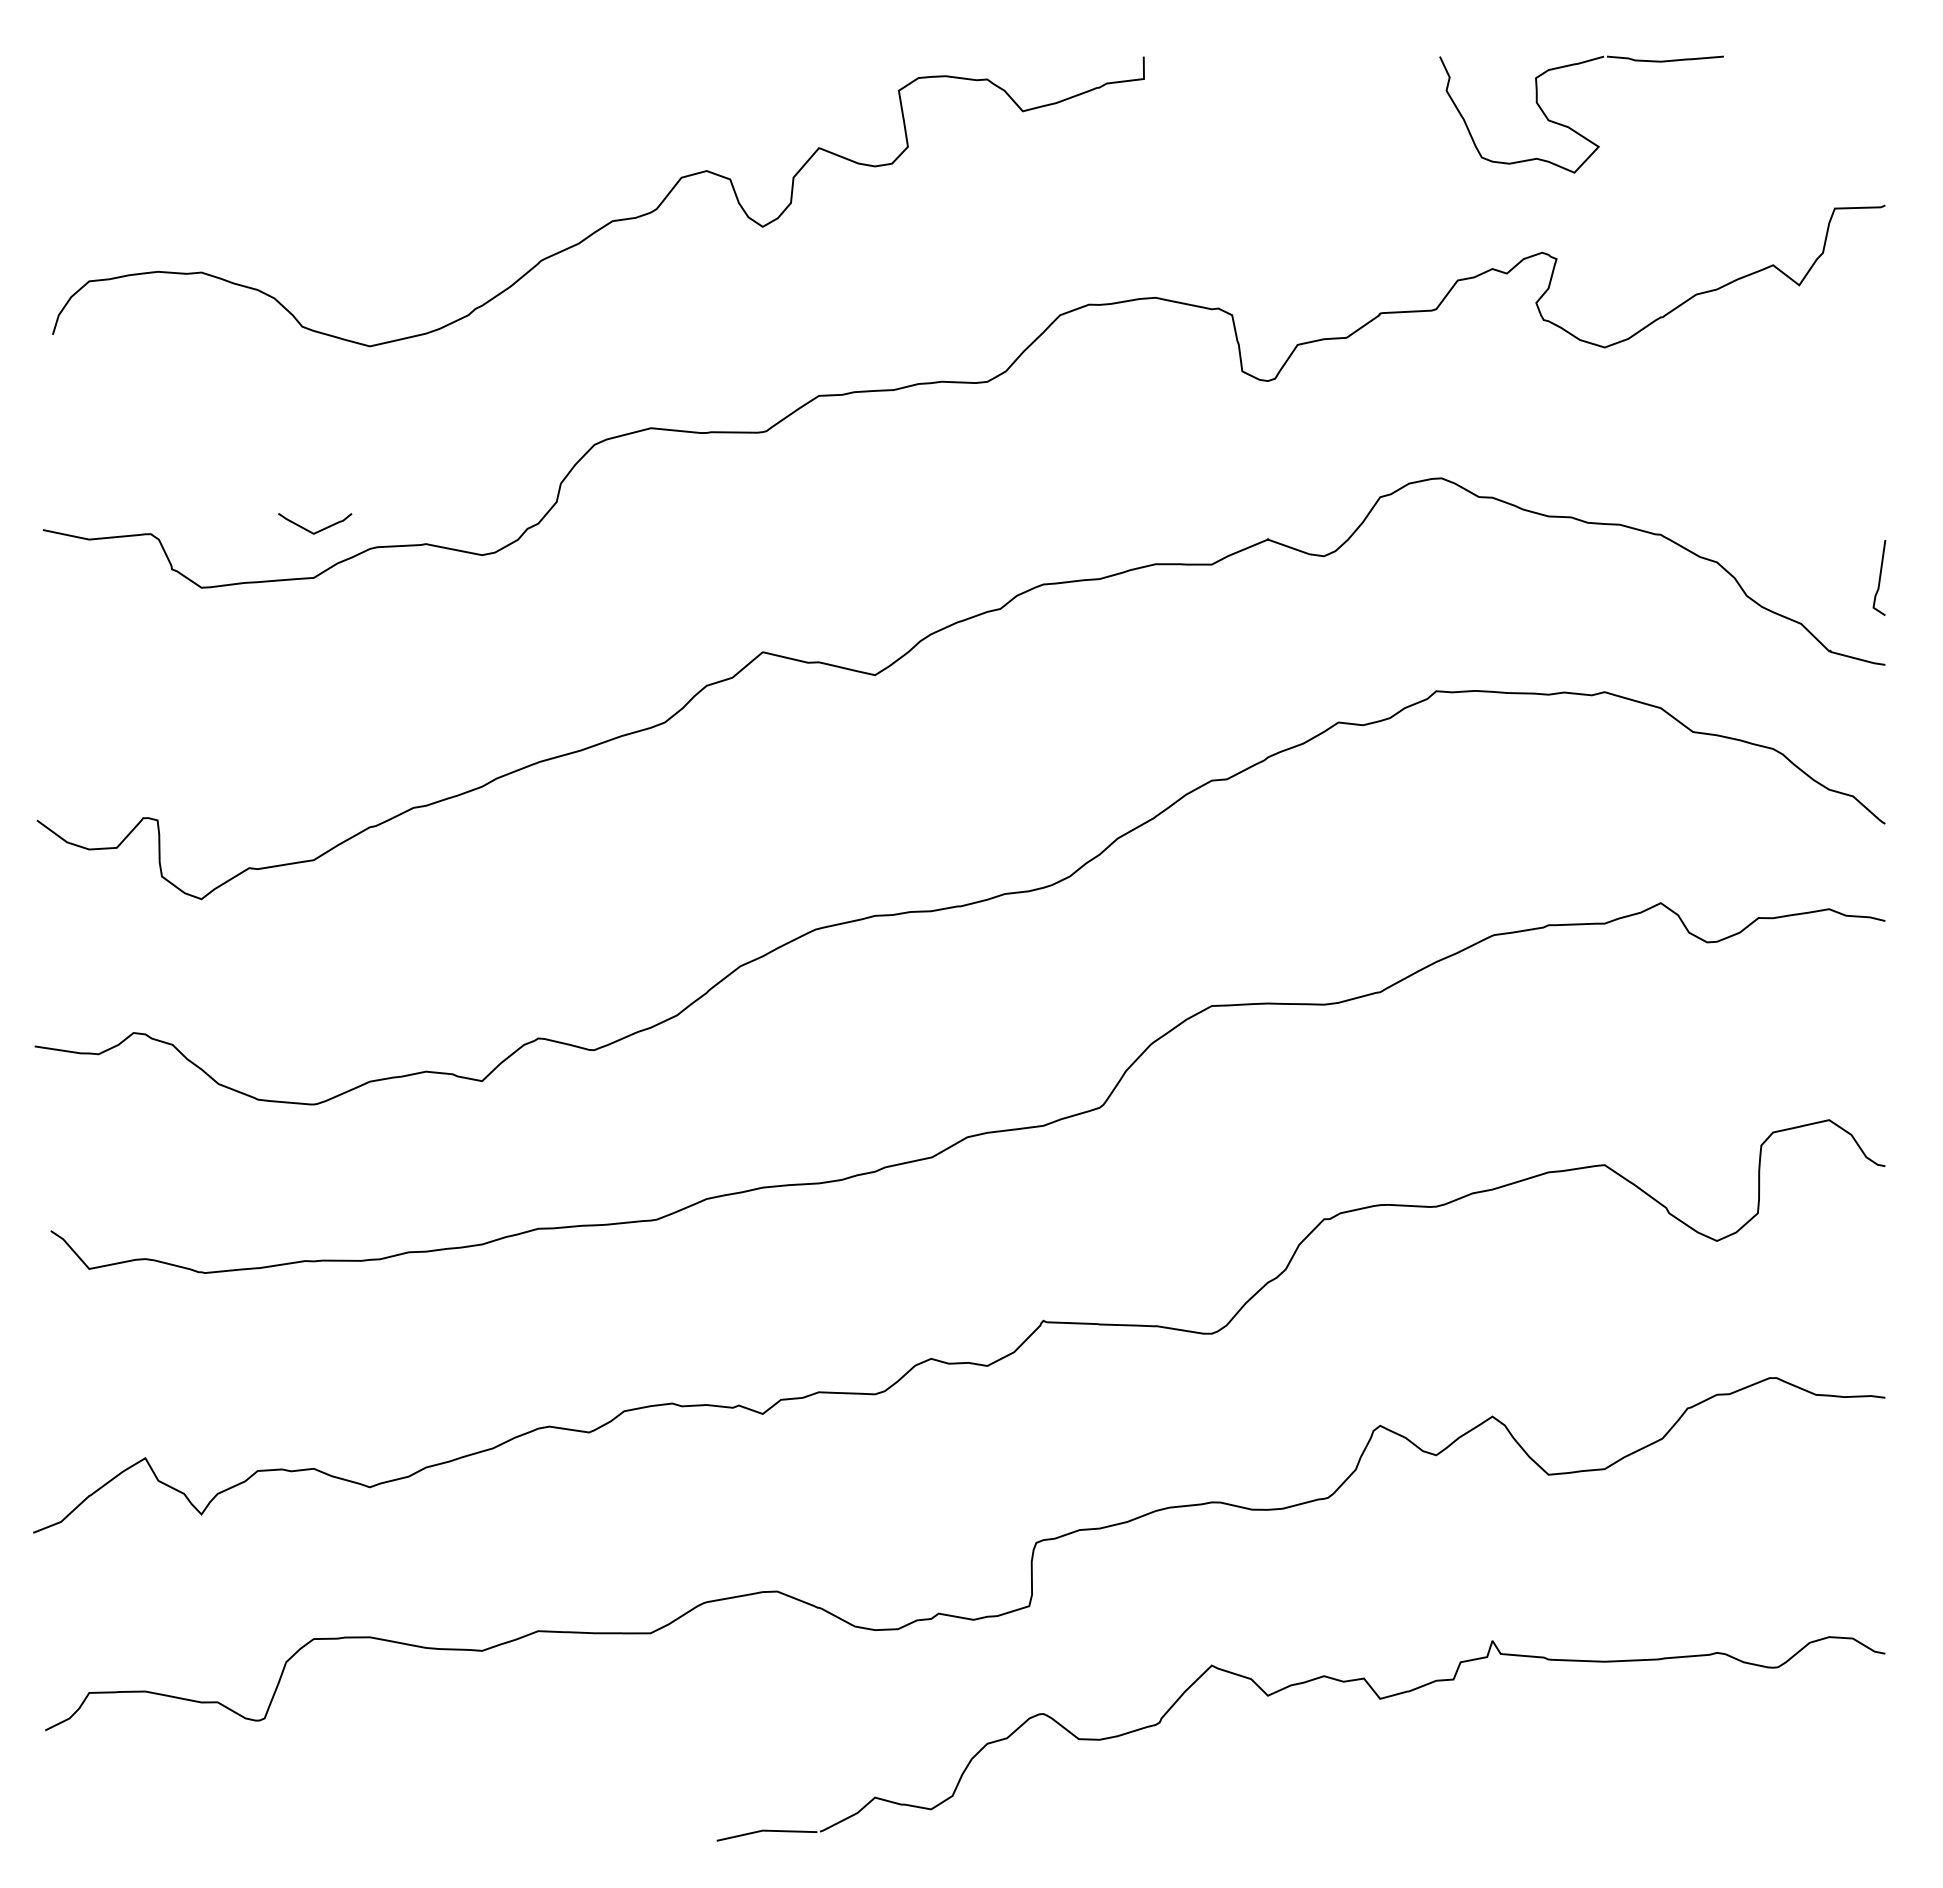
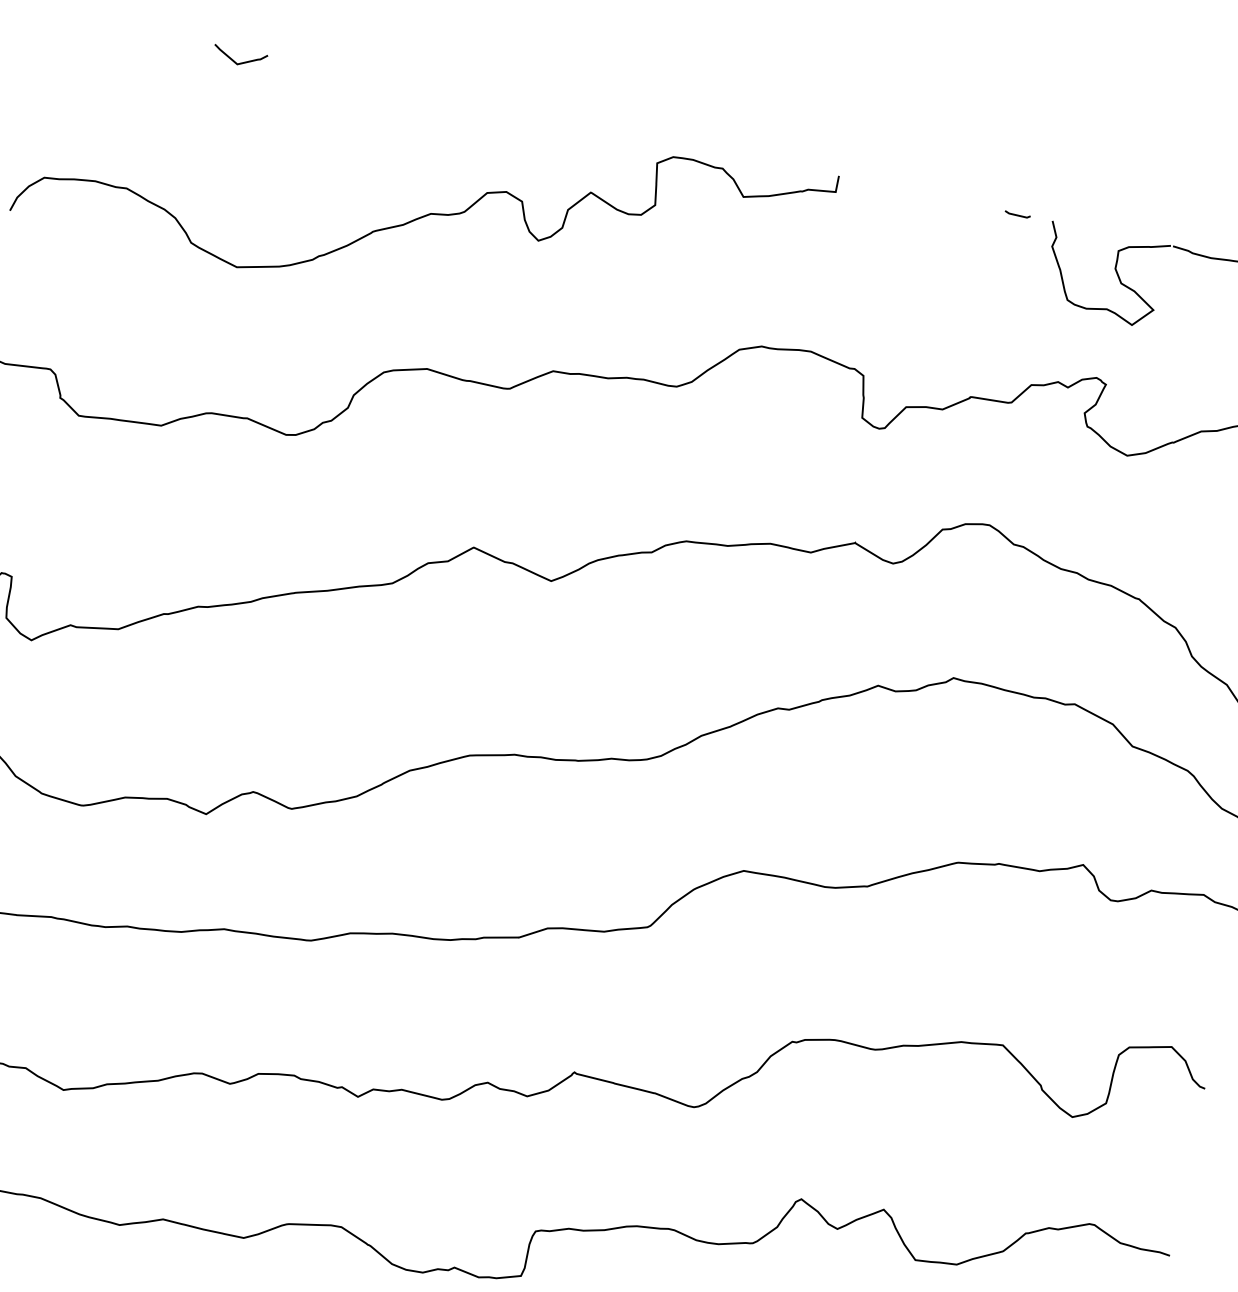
line: (1391, 58) -> (1017, 214), added
curve: (318, 530) -> (241, 62), moved

